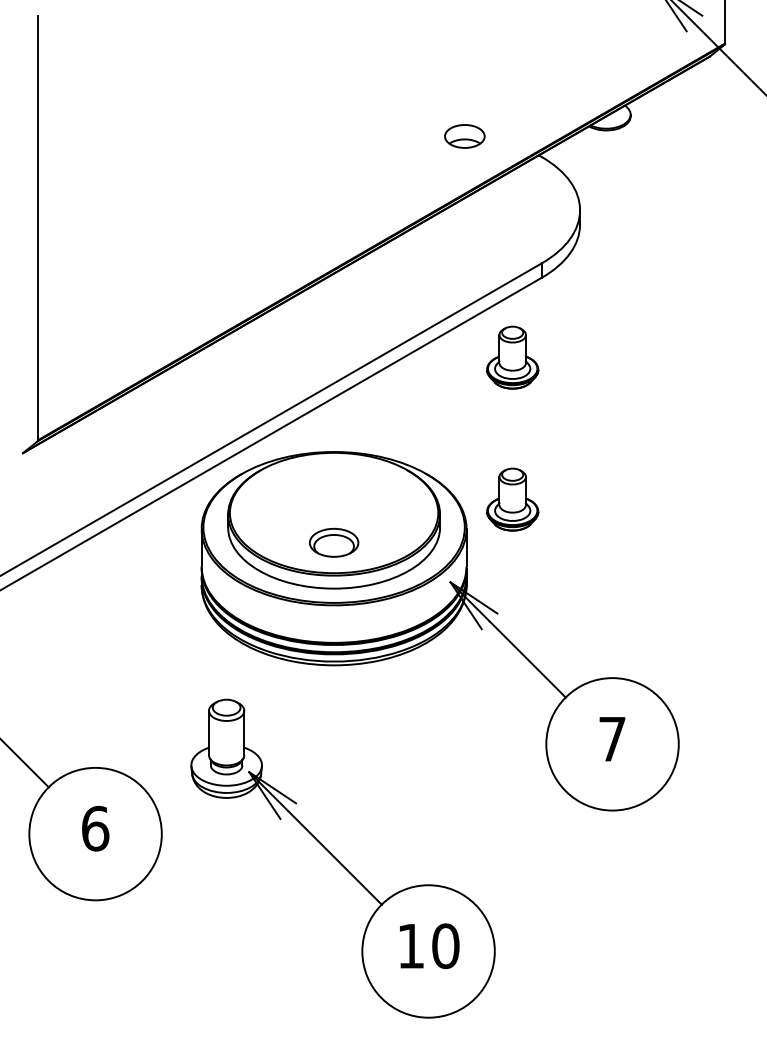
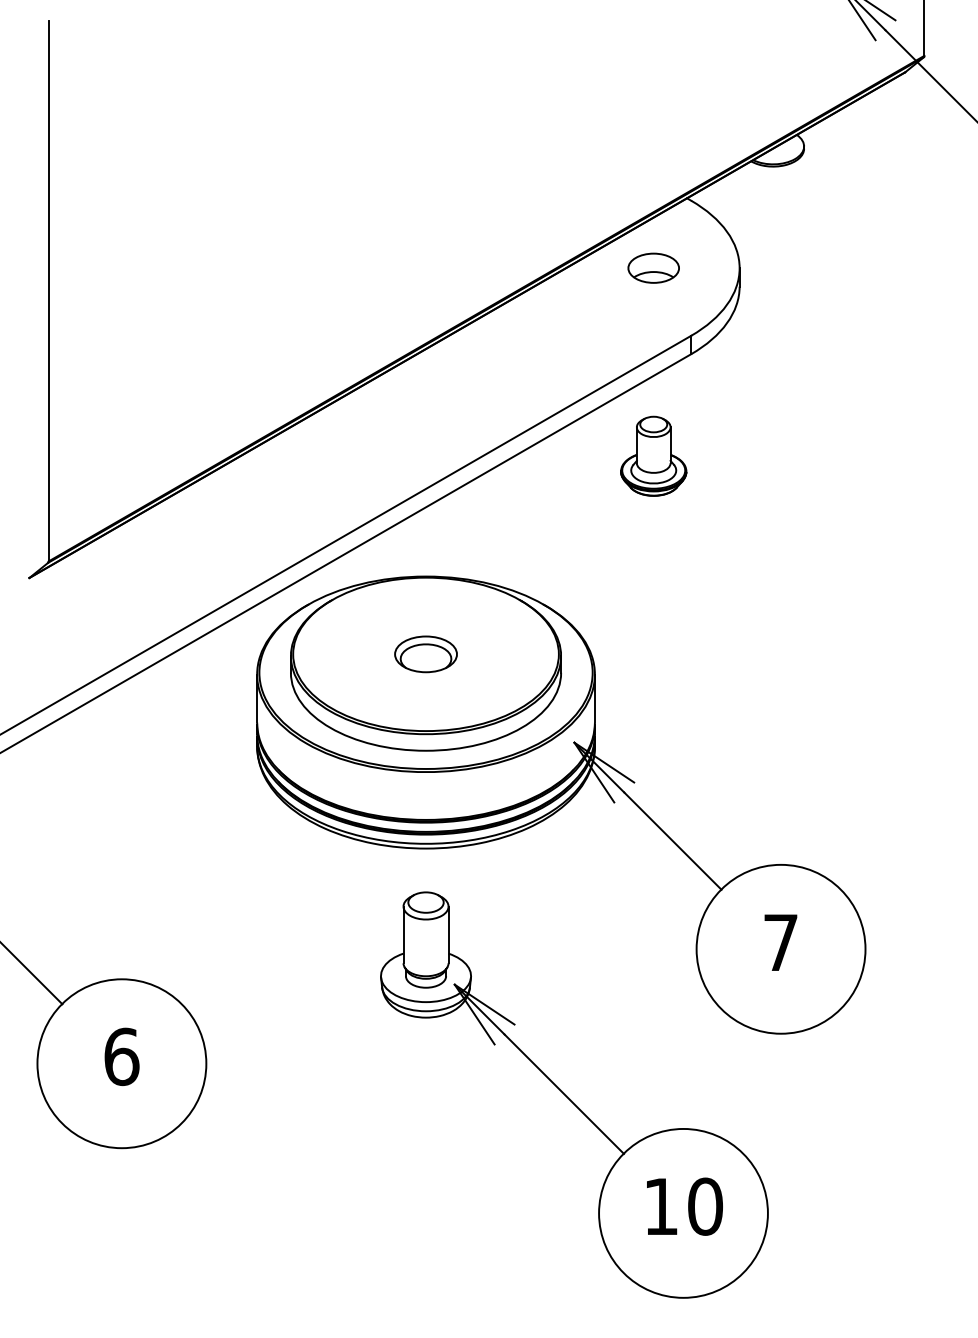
part: (464, 135) -> (653, 267), moved
part: (512, 499) -> (653, 636), removed
part: (333, 542) -> (425, 654), moved
part: (339, 861) -> (569, 1098), moved

